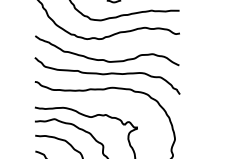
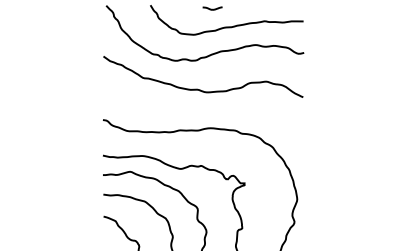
curve: (106, 74) -> (202, 110), removed

